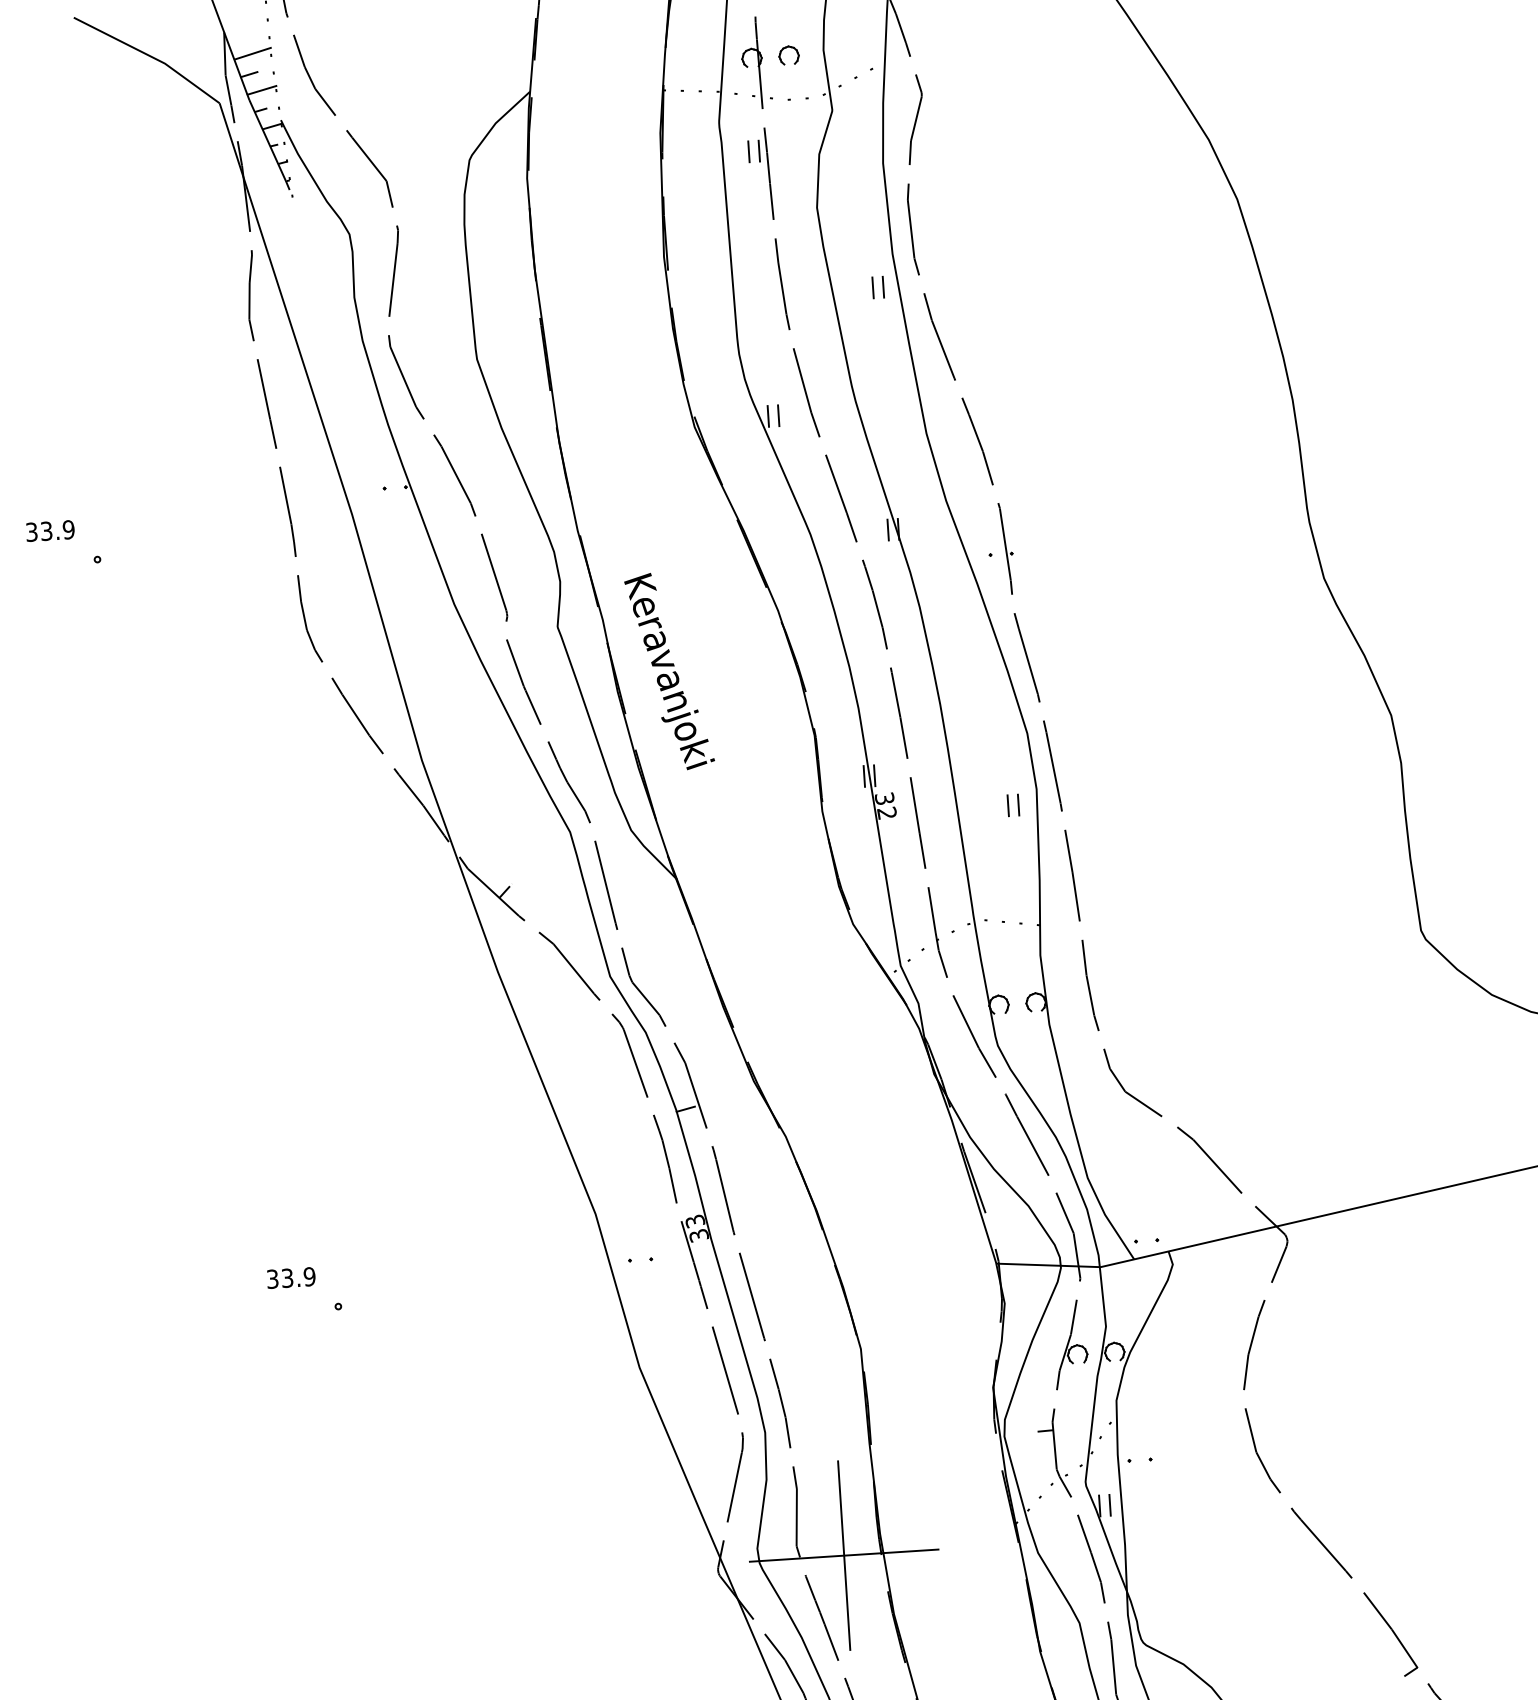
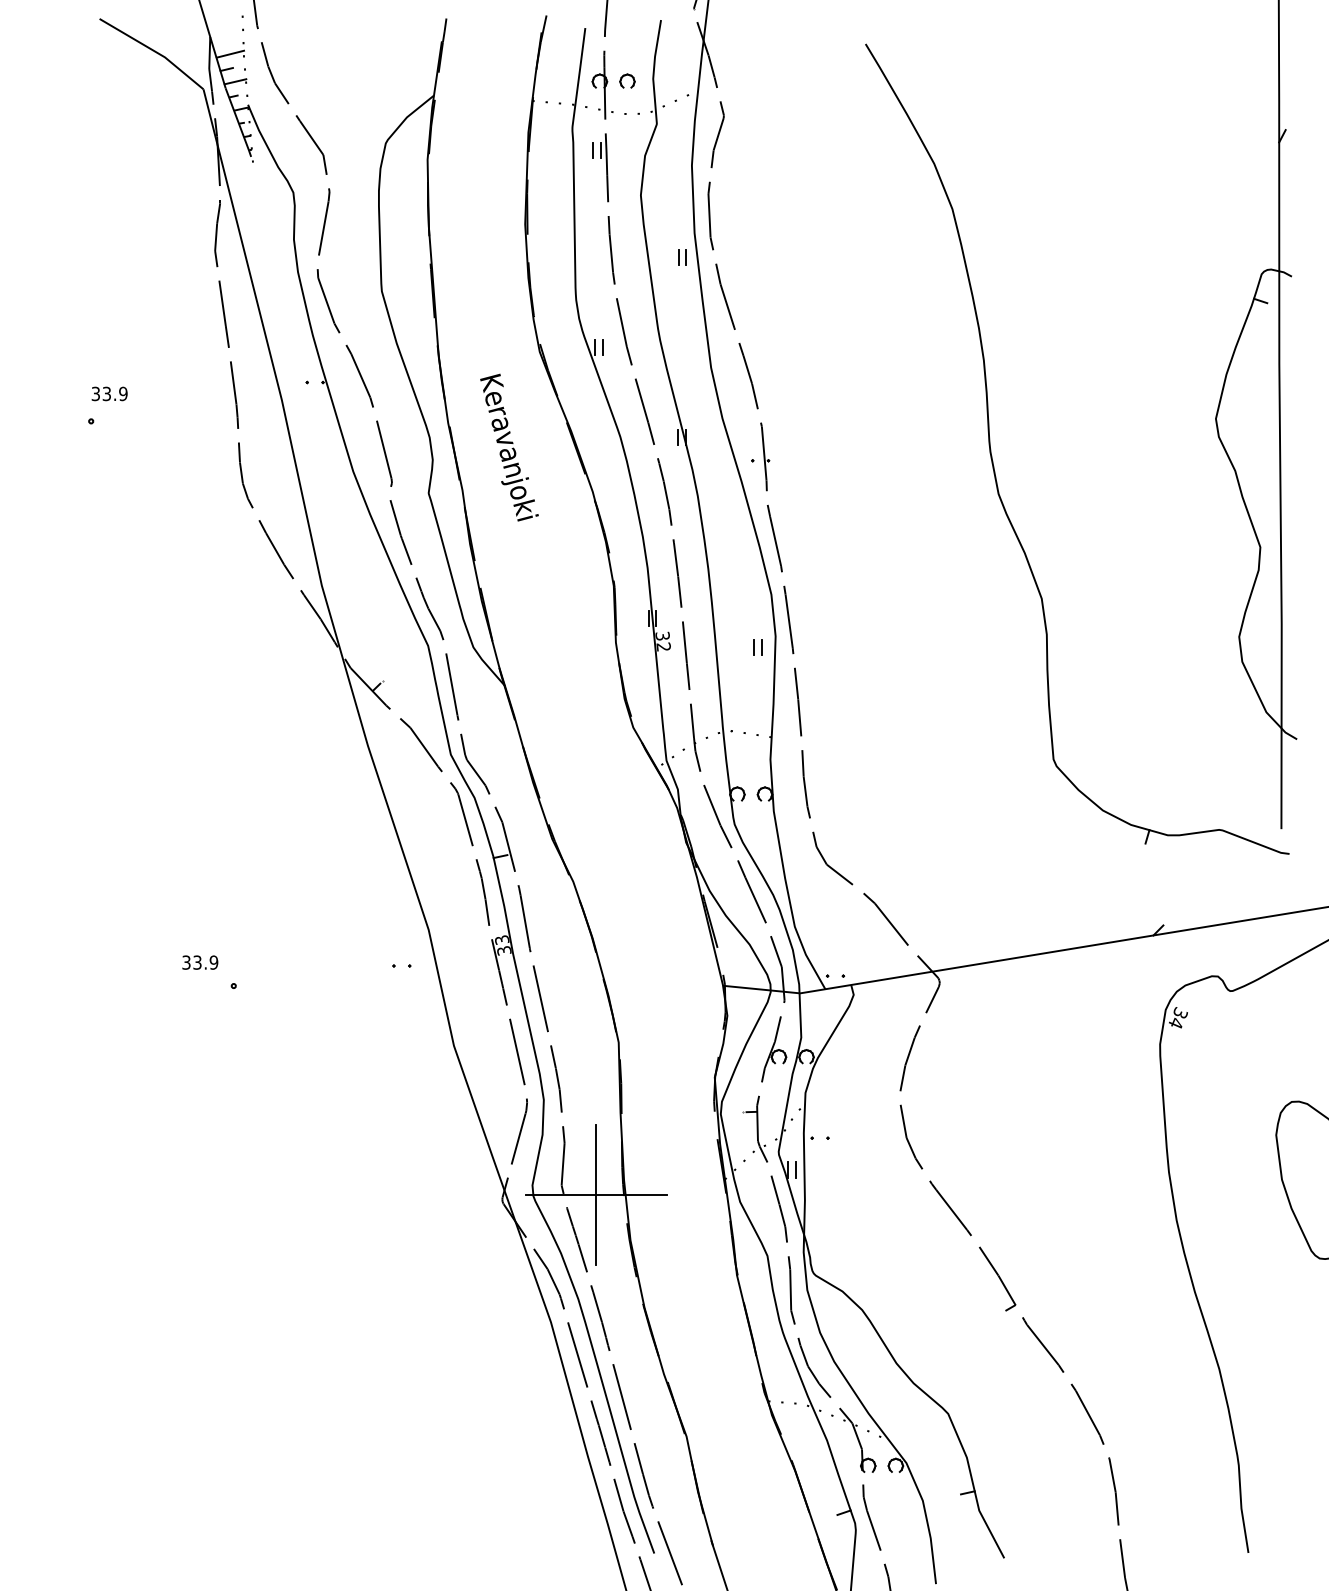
text: (50, 530) -> (109, 393), moved
text: (669, 671) -> (509, 447), moved
part: (640, 1259) -> (401, 965), moved

